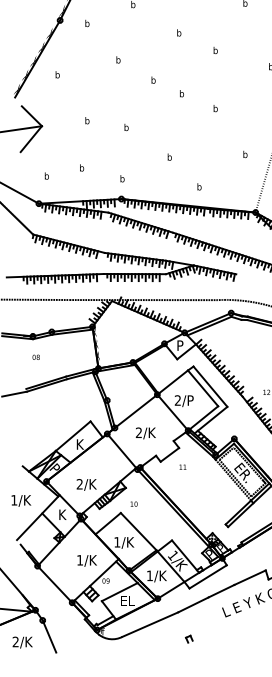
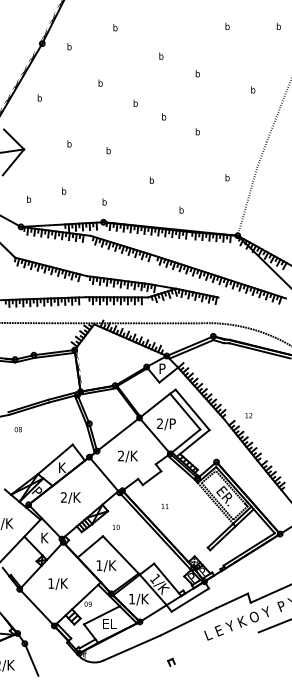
text: (35, 357) -> (17, 429), moved
text: (182, 467) -> (164, 506), moved
text: (86, 484) -> (70, 497), moved
text: (87, 560) -> (58, 583), moved

